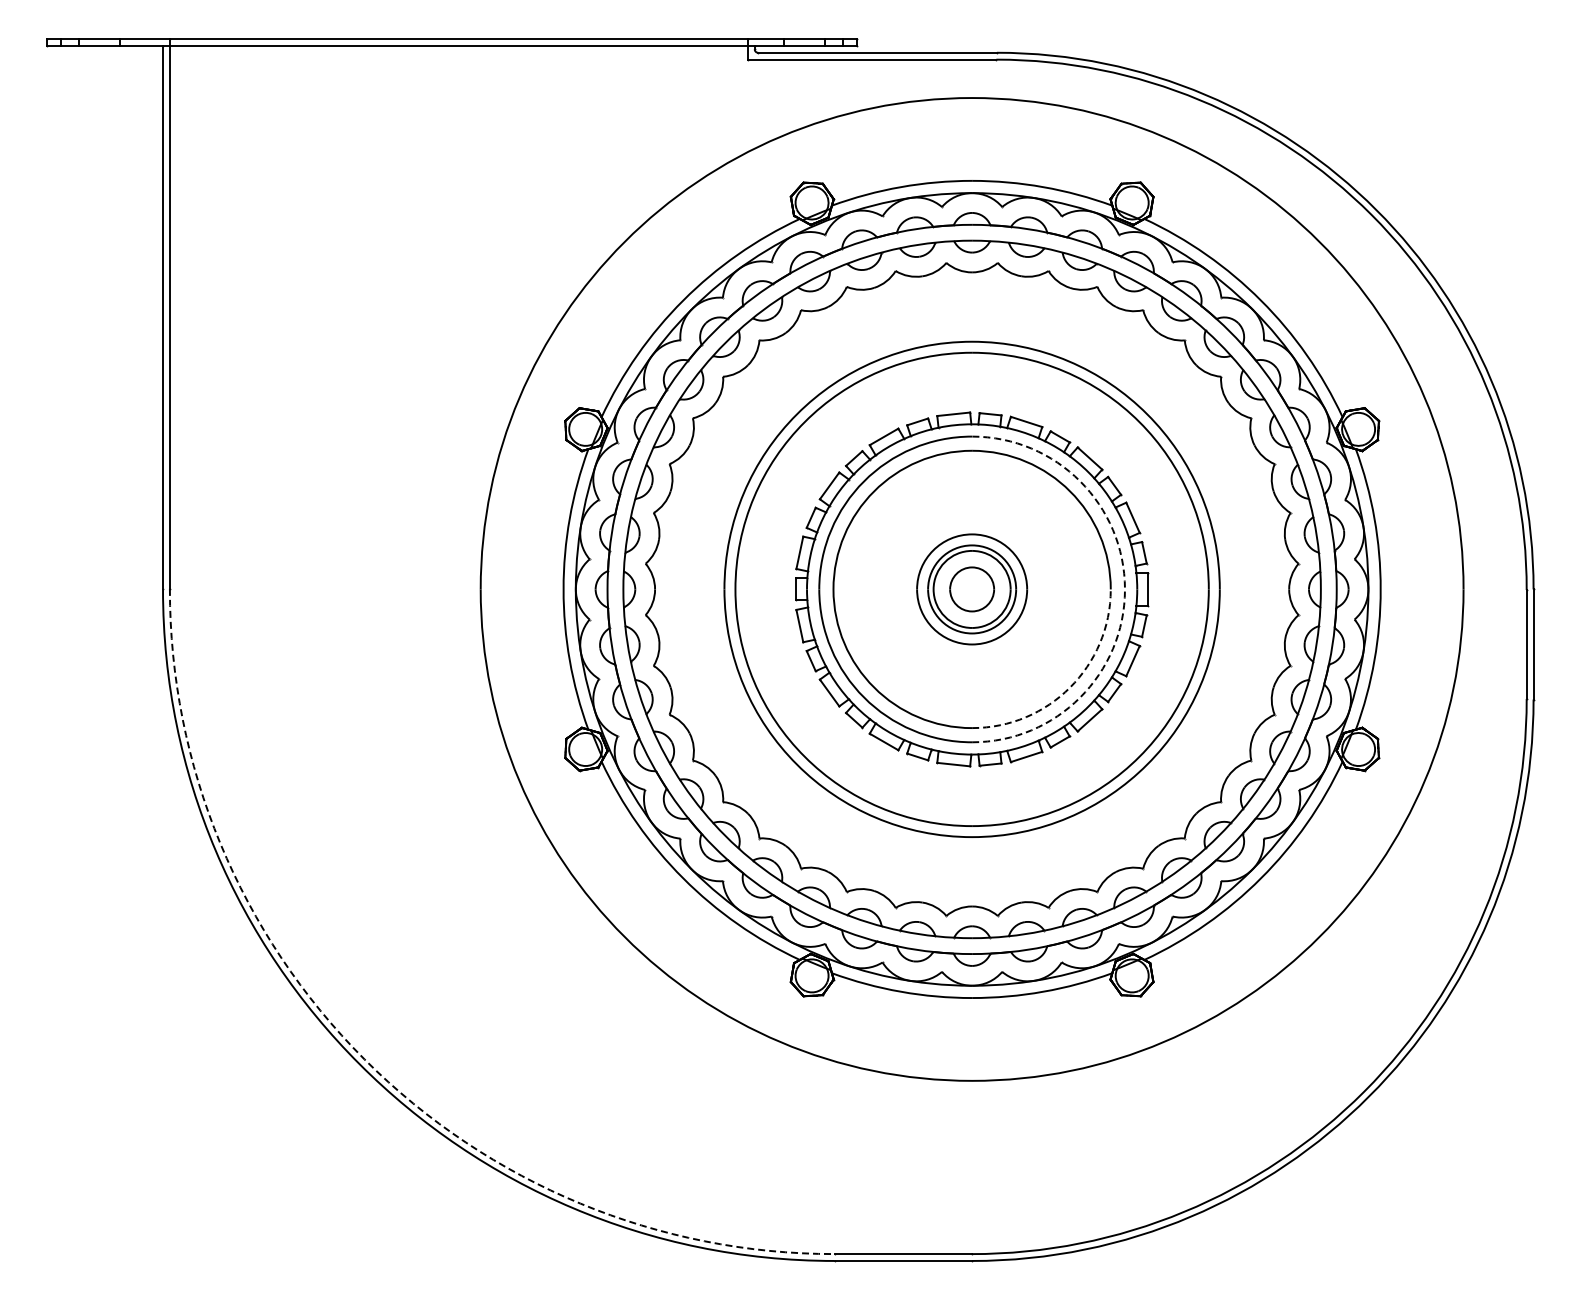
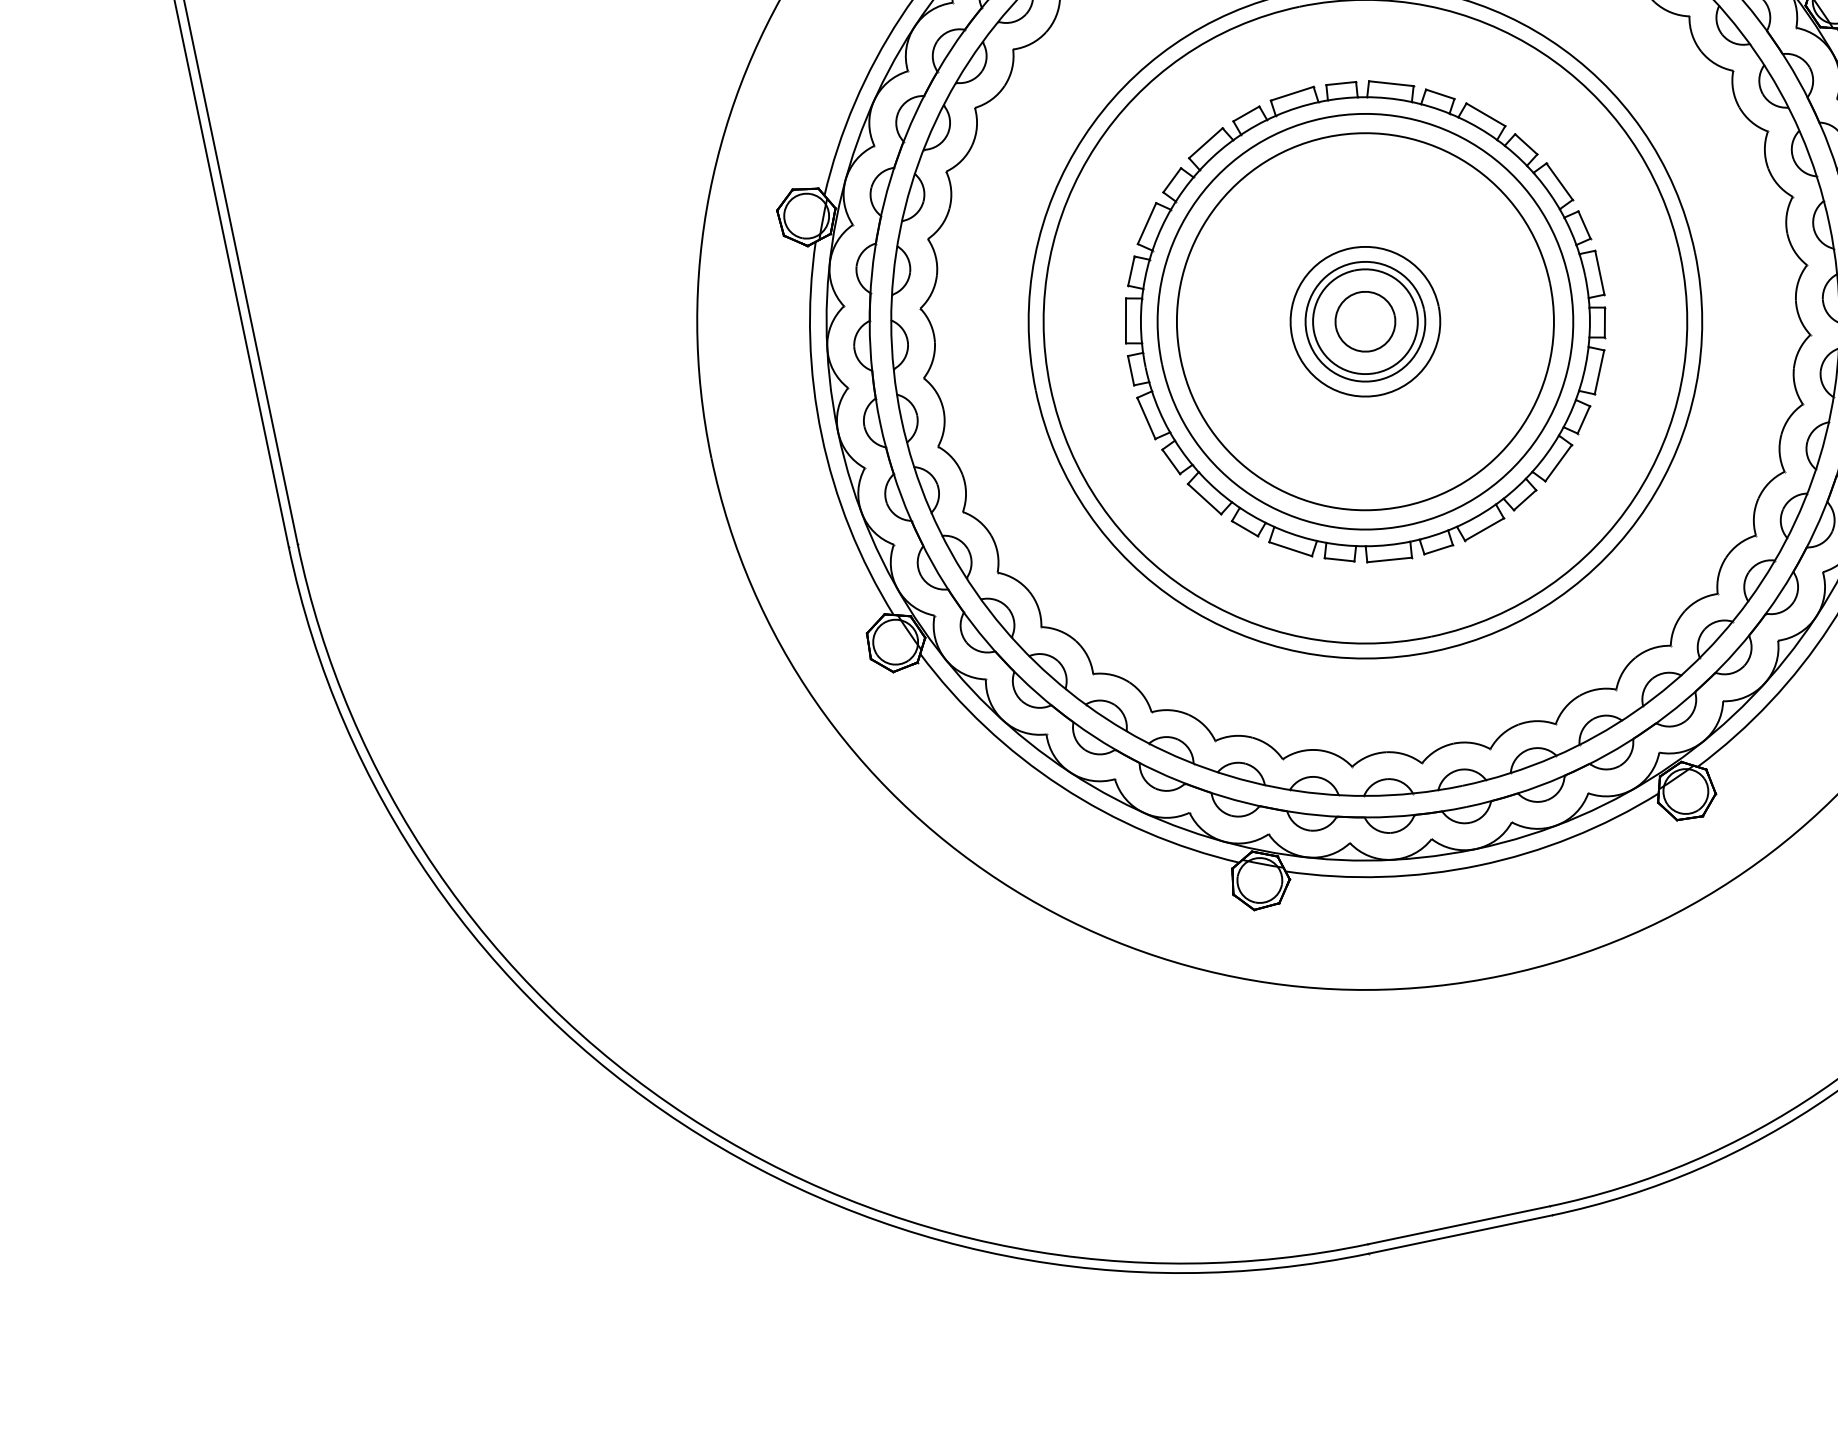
arc: (1124, 589) -> (1568, 279), dashed -> solid
arc: (1070, 687) -> (1523, 424), dashed -> solid
arc: (364, 1059) -> (687, 1116), dashed -> solid

